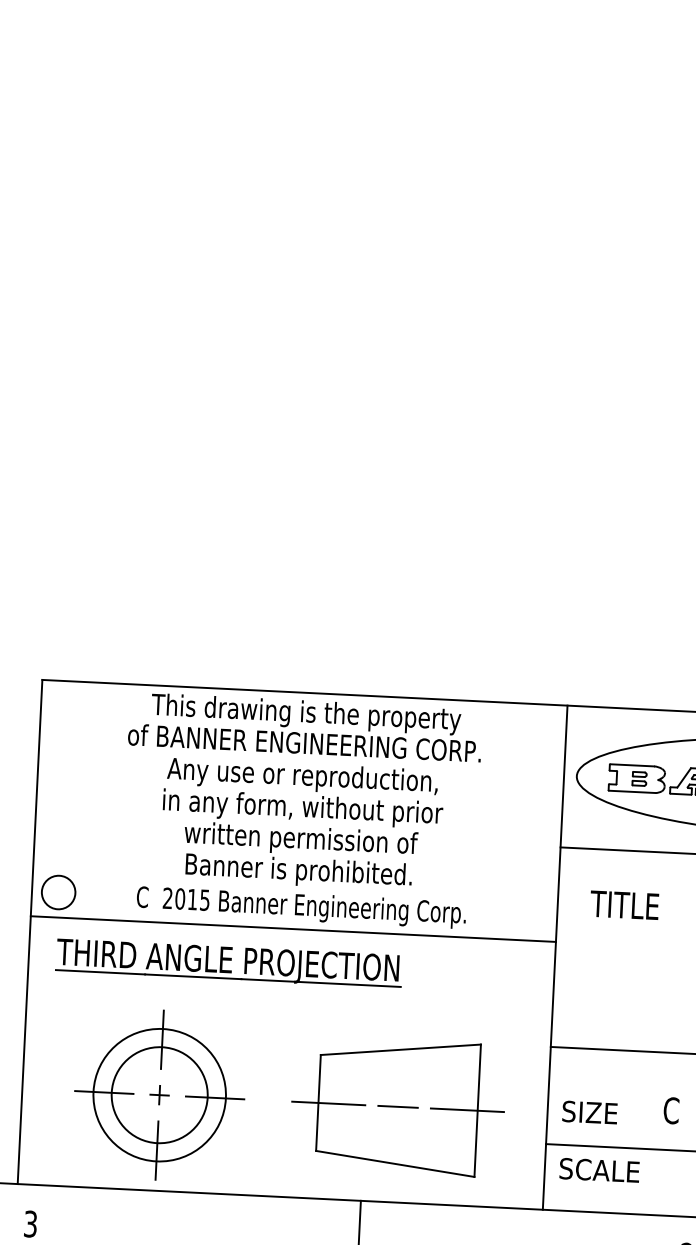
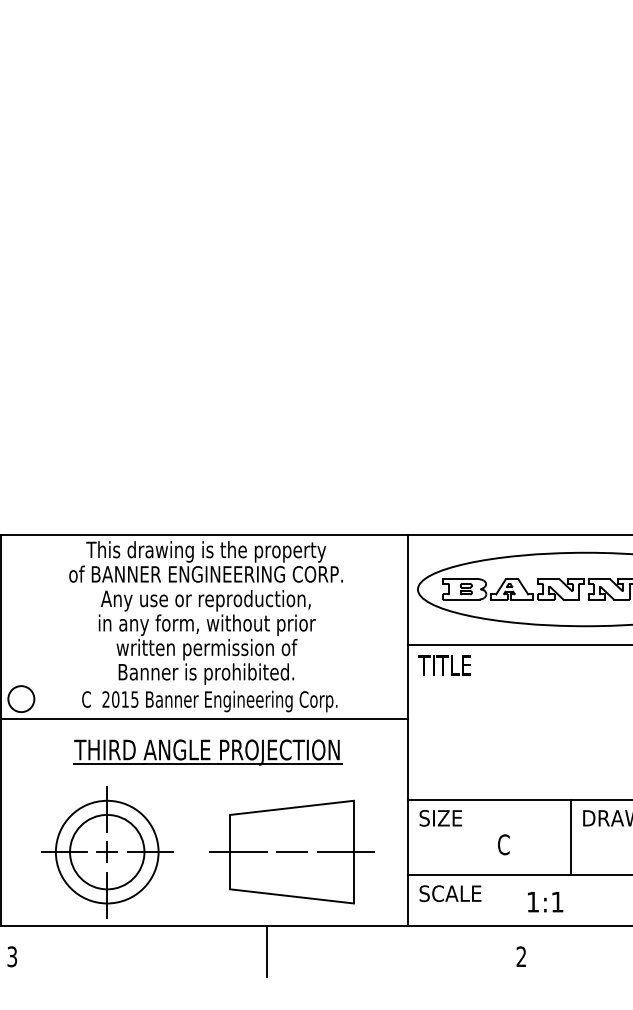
text: (624, 905) -> (444, 665), moved
part: (228, 963) -> (207, 752), moved
part: (158, 1094) -> (106, 851), size x1.43
text: (589, 1112) -> (440, 818), moved

